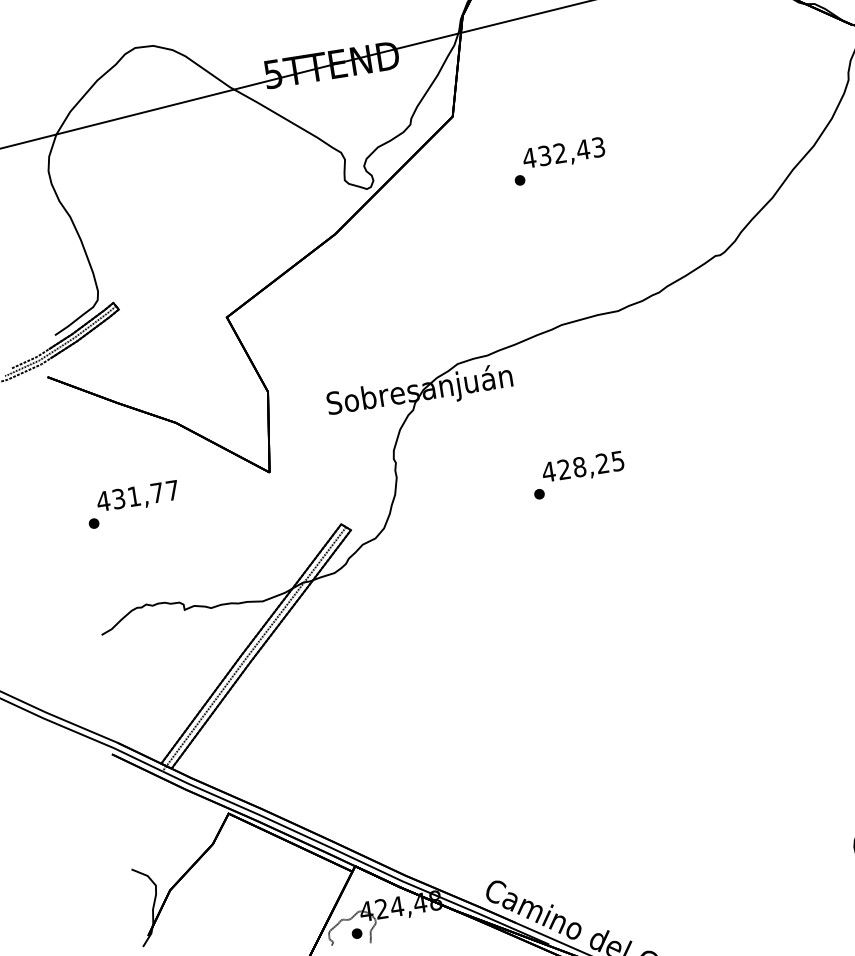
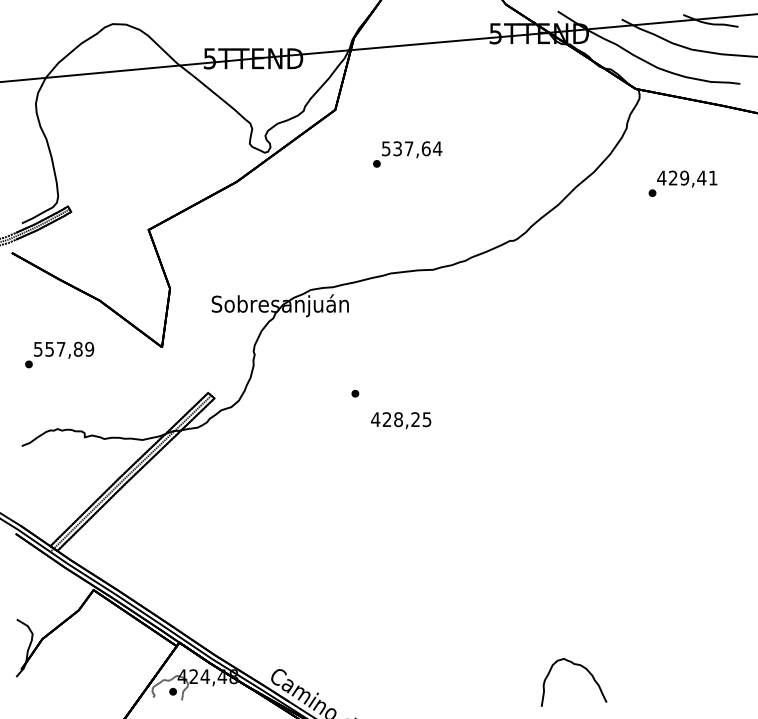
text: (563, 152) -> (411, 148), 432,43 -> 537,64
text: (583, 467) -> (401, 420), moved
text: (137, 494) -> (63, 348), 431,77 -> 557,89

